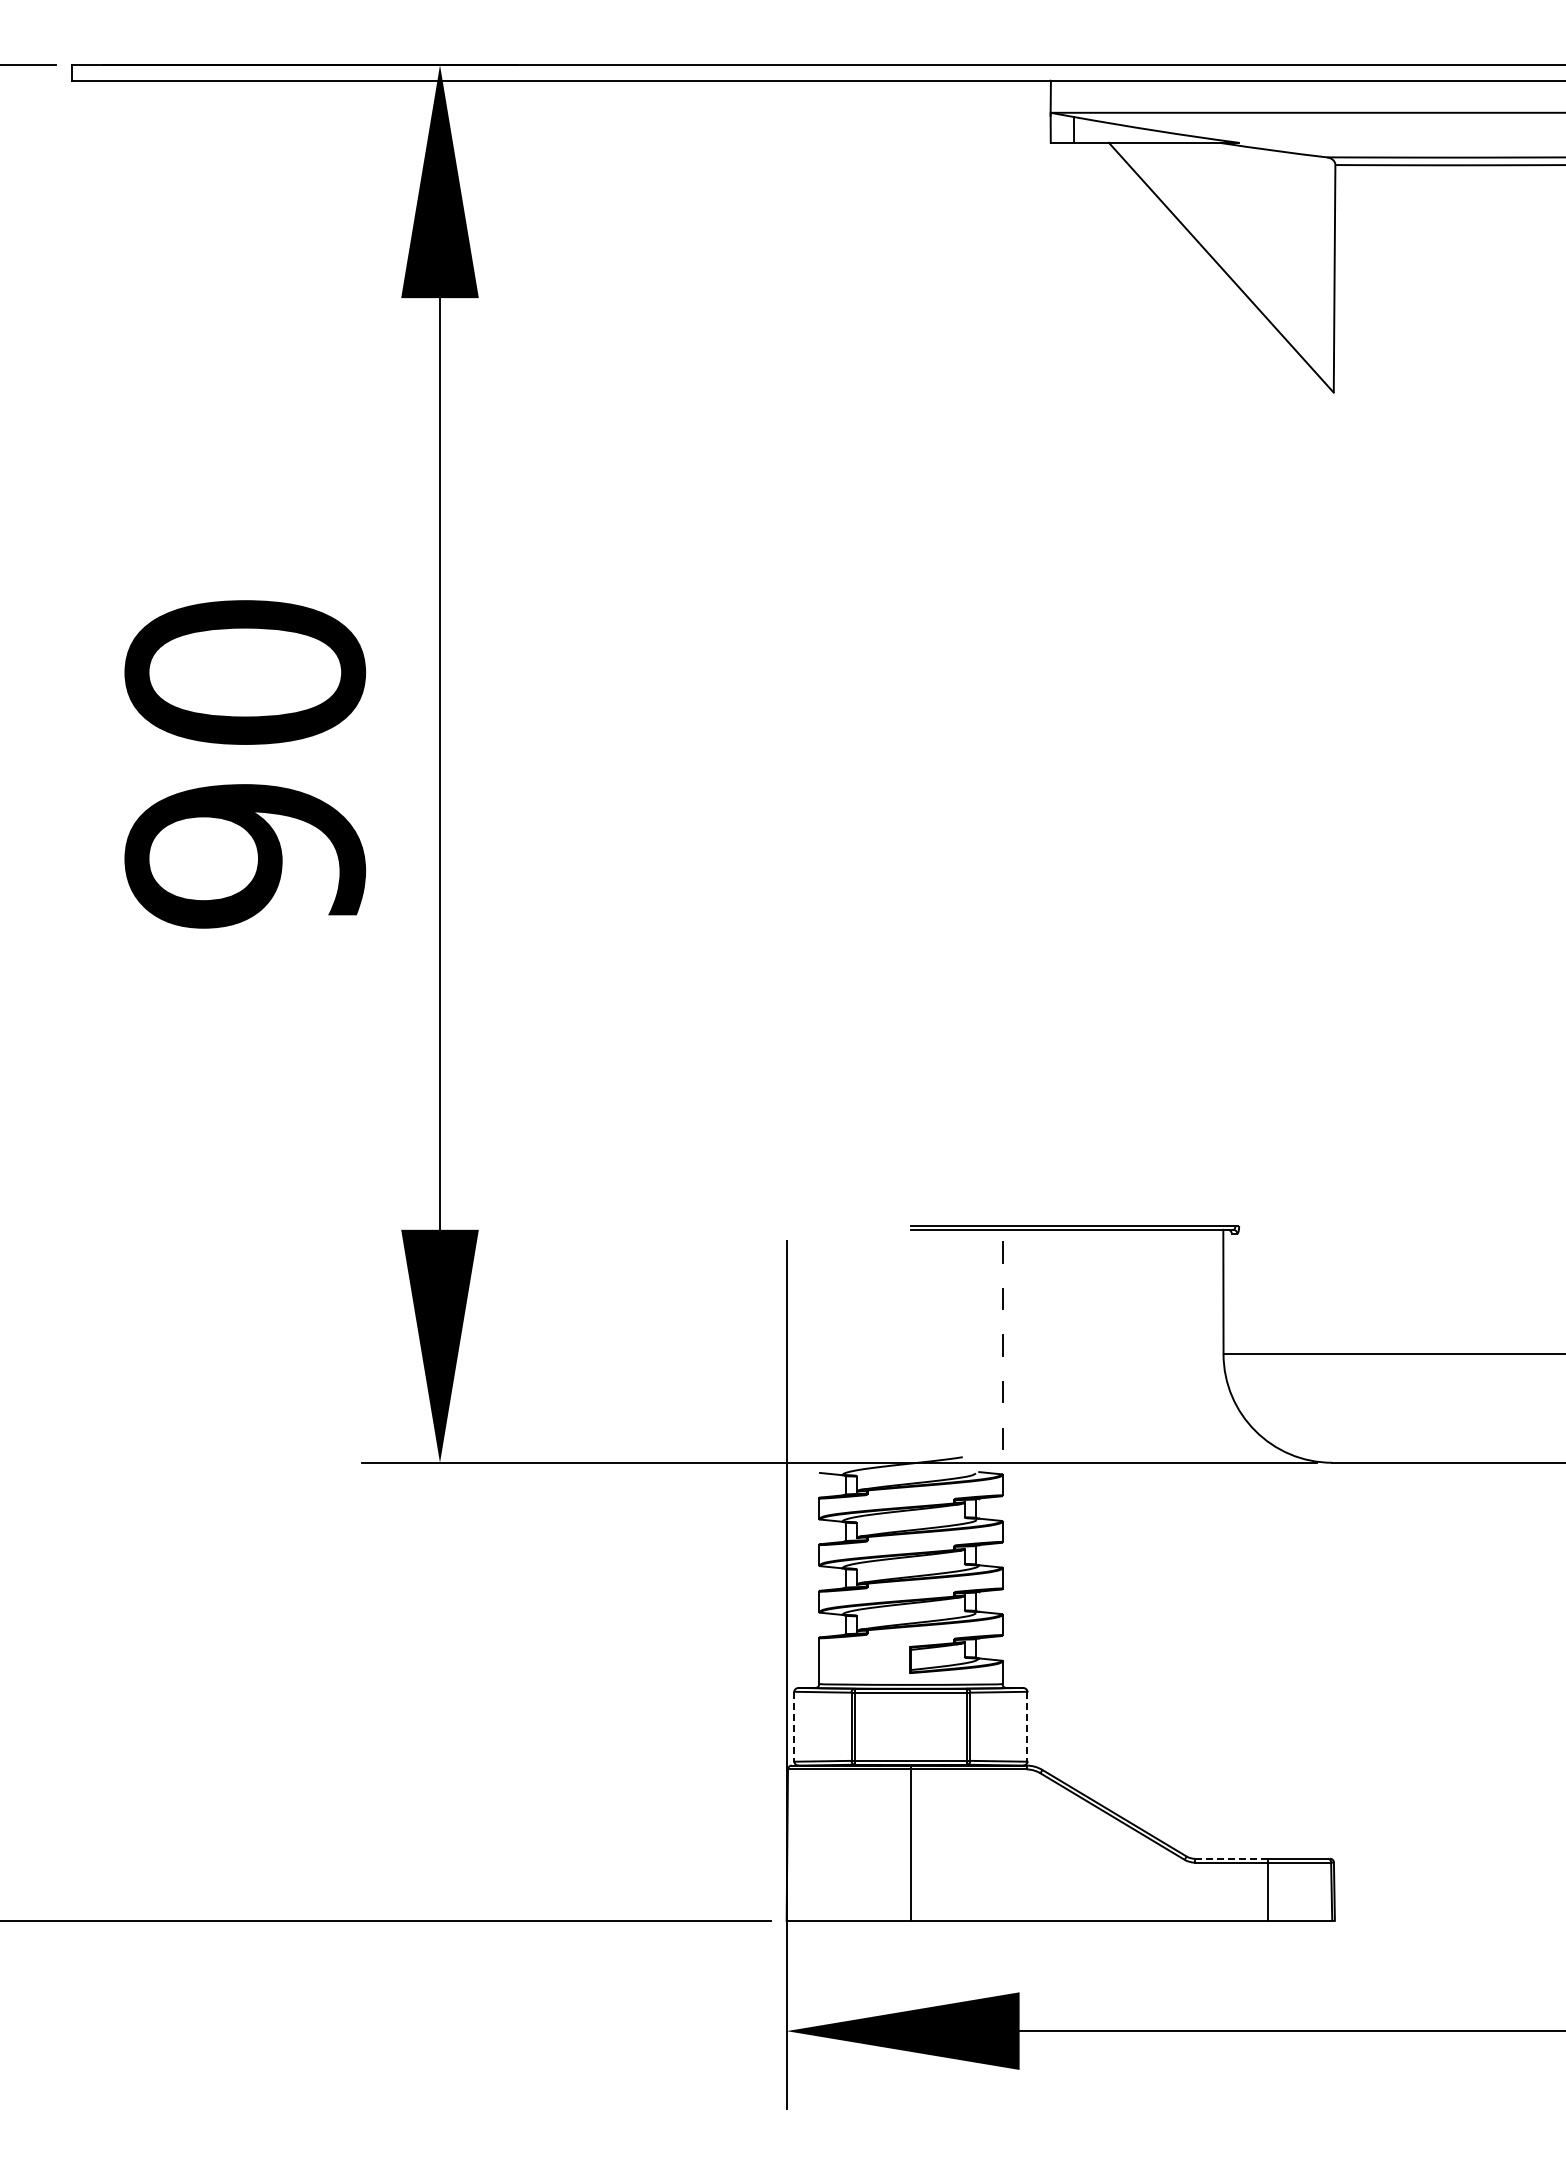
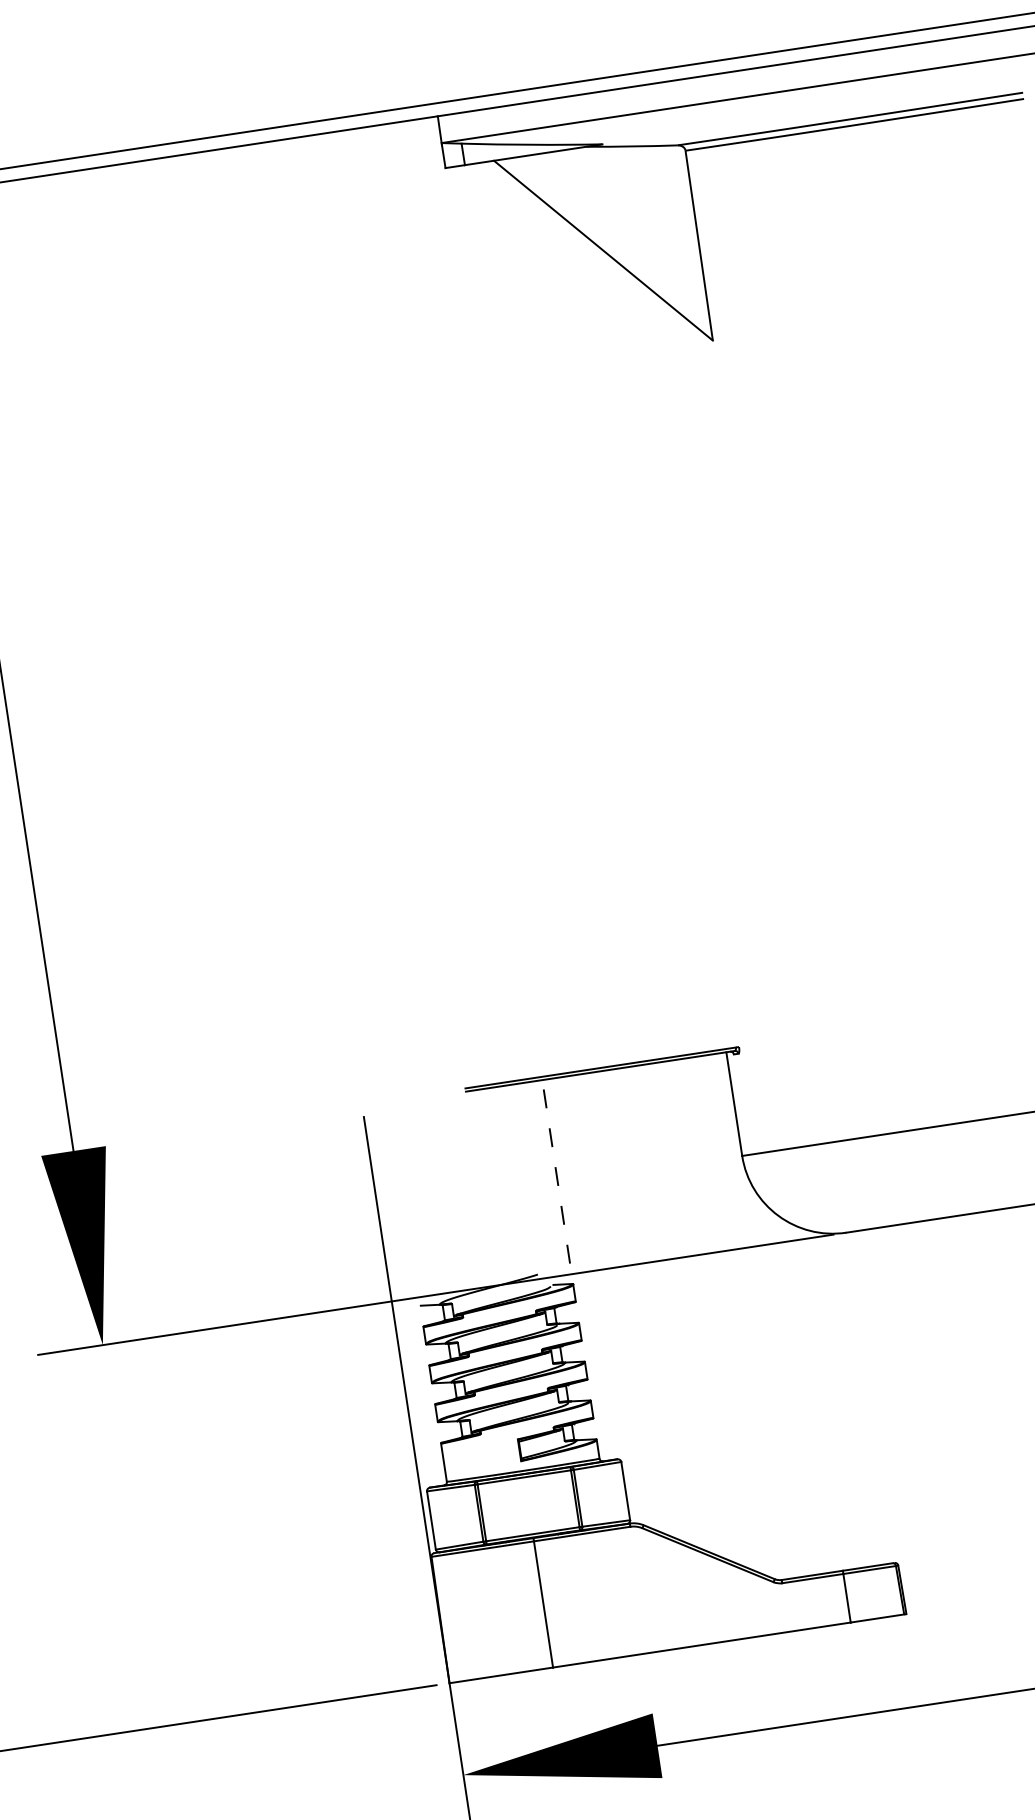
line: (794, 1726) -> (431, 1520), dashed -> solid
line: (1027, 1726) -> (625, 1490), dashed -> solid
line: (1231, 1858) -> (812, 1575), dashed -> solid

